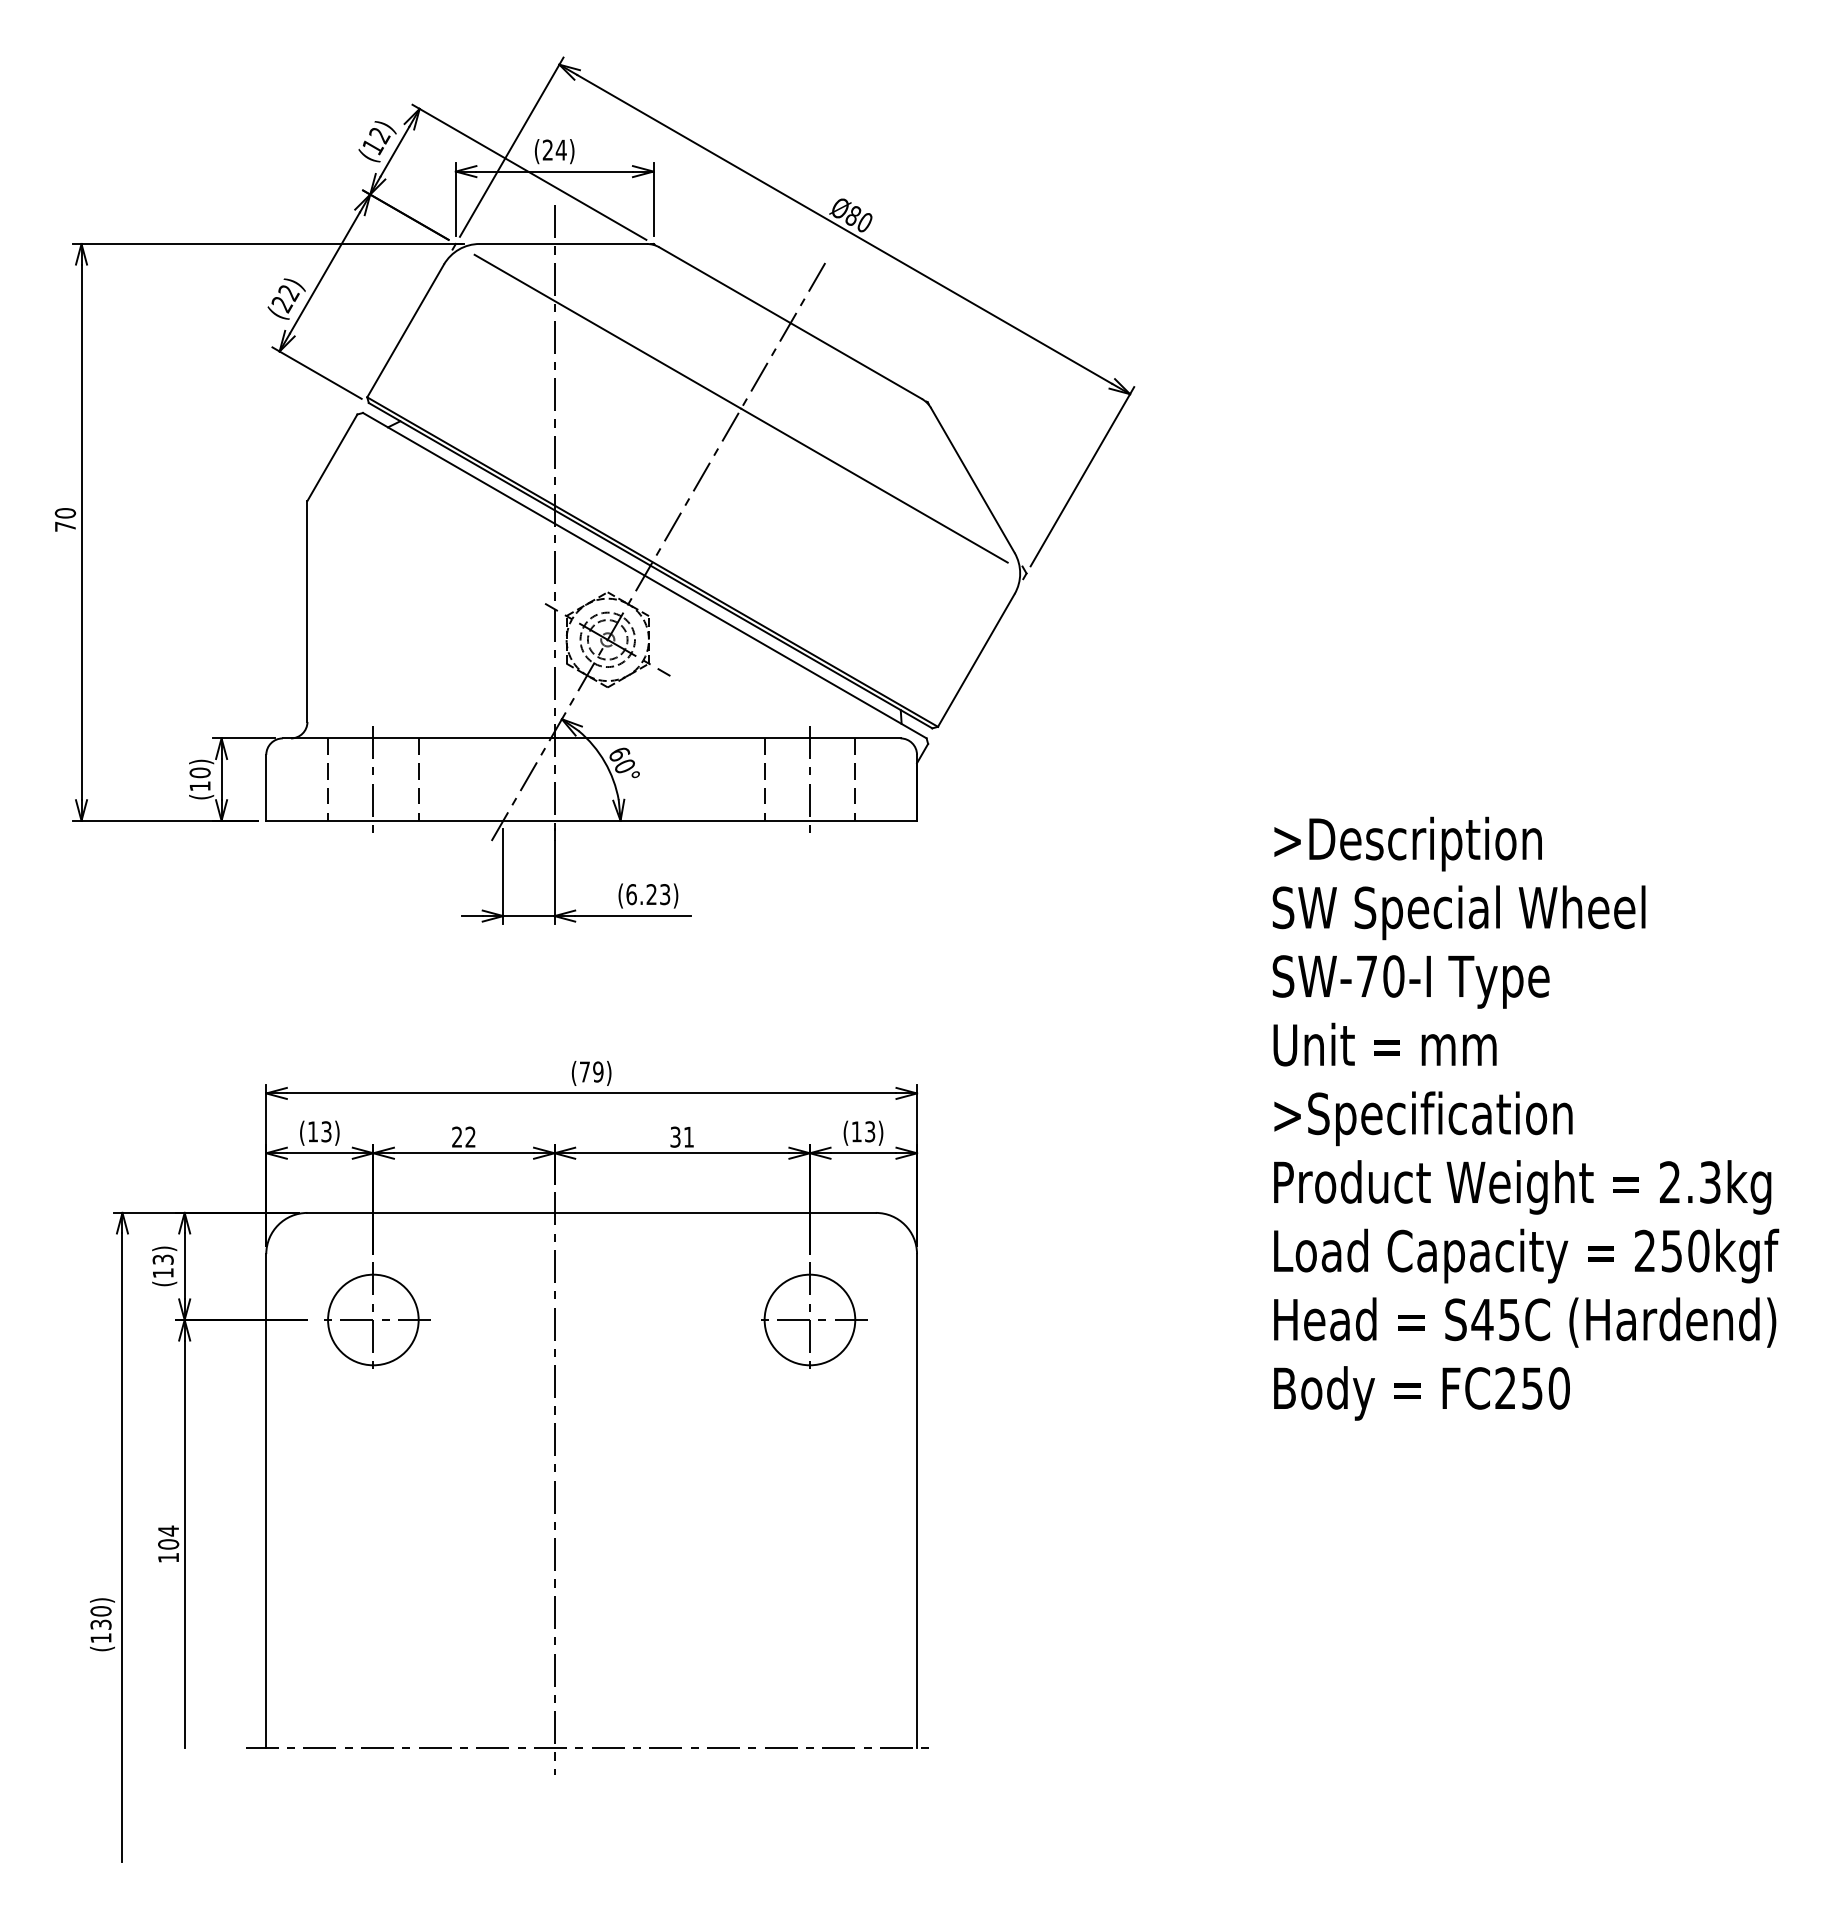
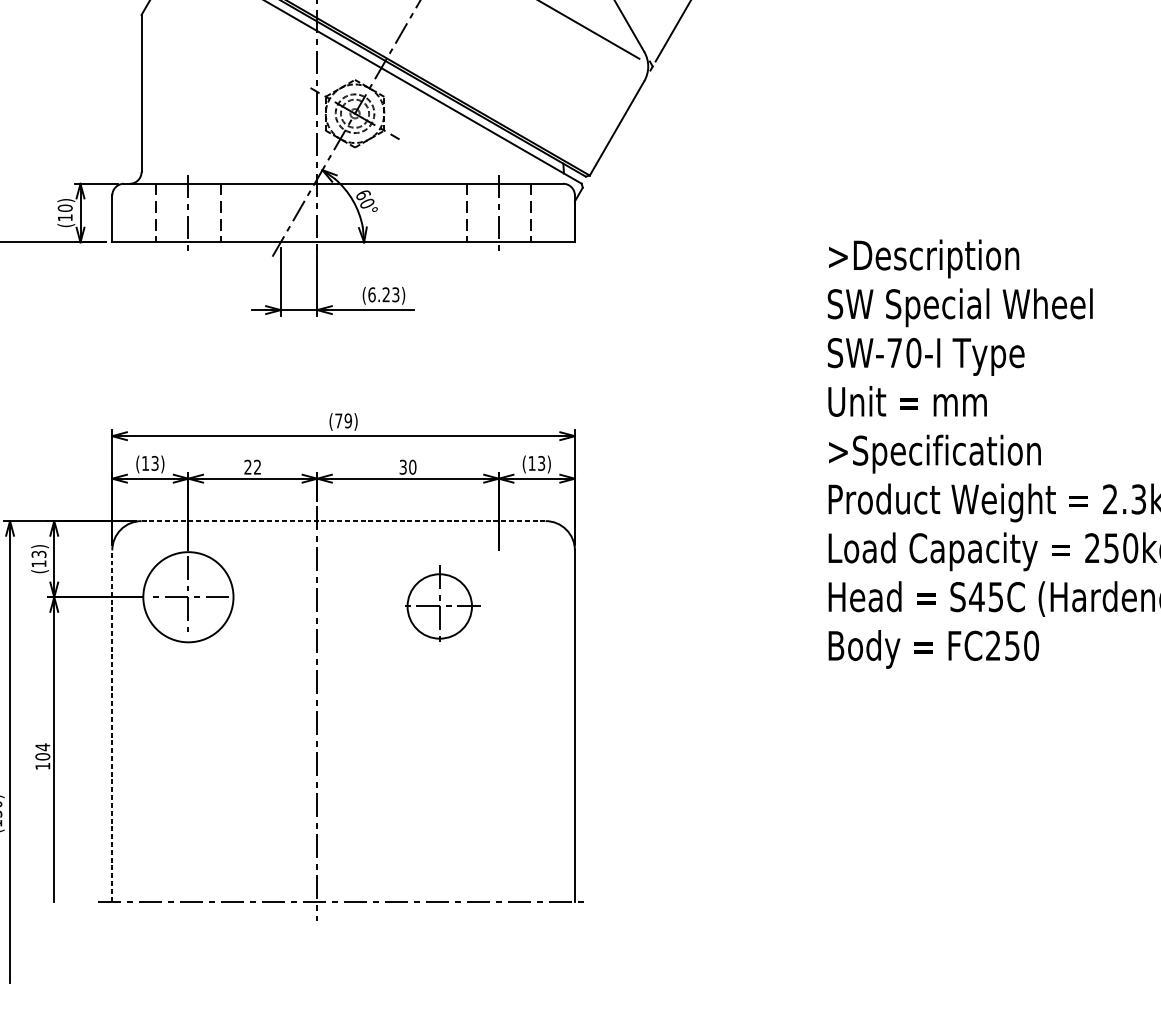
text: (688, 1136) -> (412, 466), 31 -> 30
line: (592, 1212) -> (344, 520), solid -> dashed
part: (814, 1315) -> (443, 603), moved
circle: (373, 1319) -> (188, 596), size x1.4
line: (266, 1500) -> (112, 725), solid -> dashed

